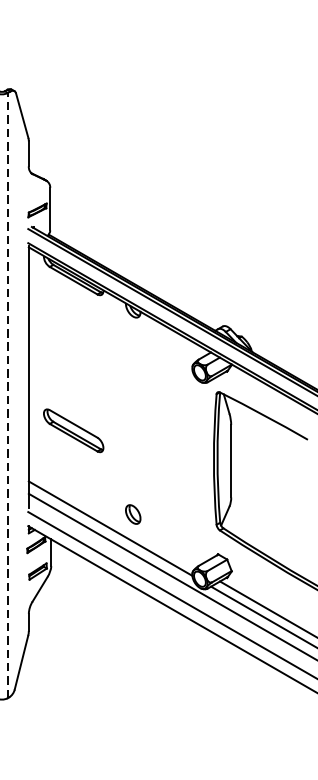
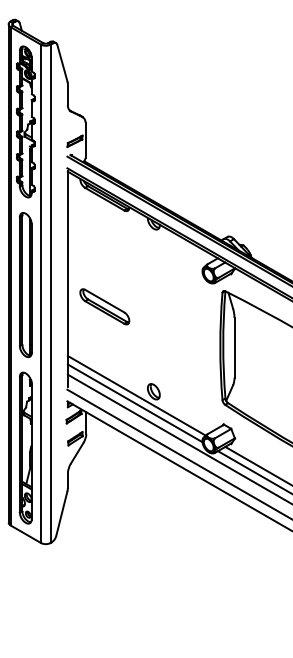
line: (7, 395) -> (50, 293), dashed -> solid
part: (73, 430) -> (104, 306), moved
line: (112, 519) -> (136, 395), added

